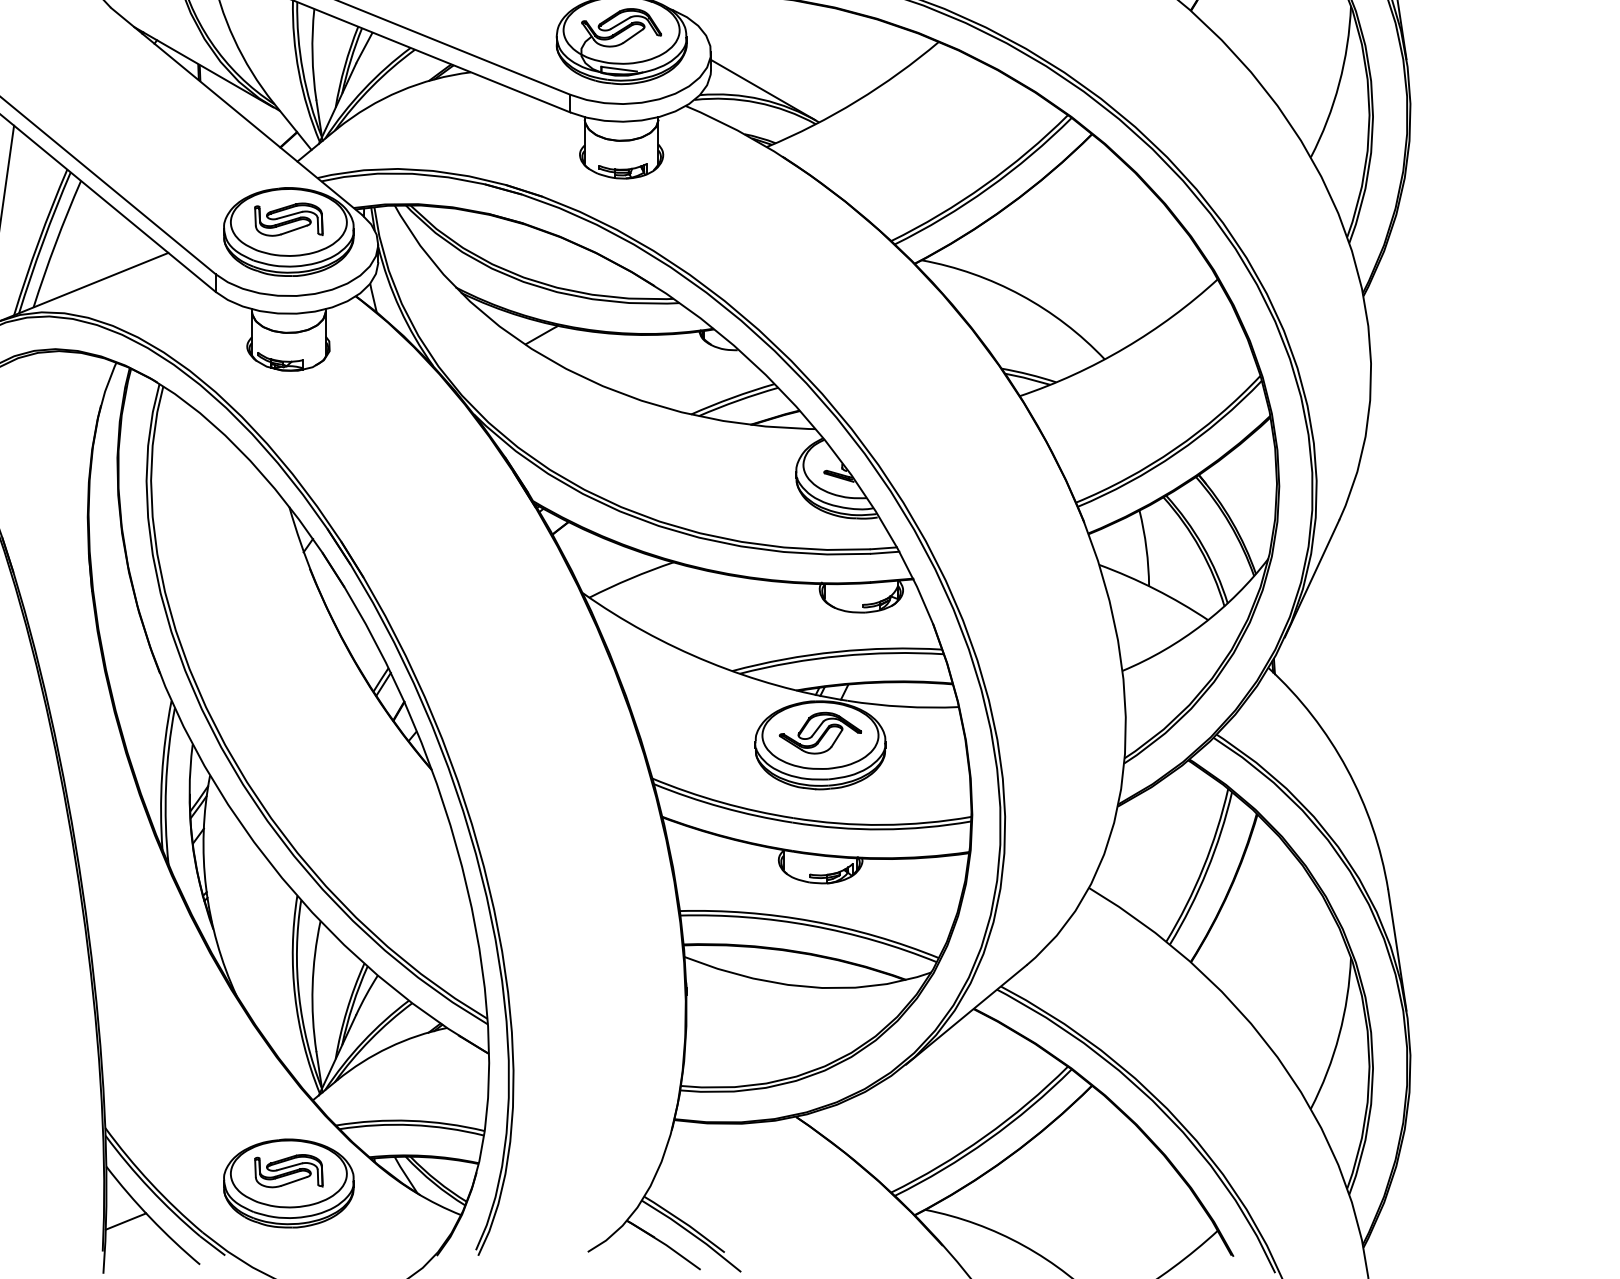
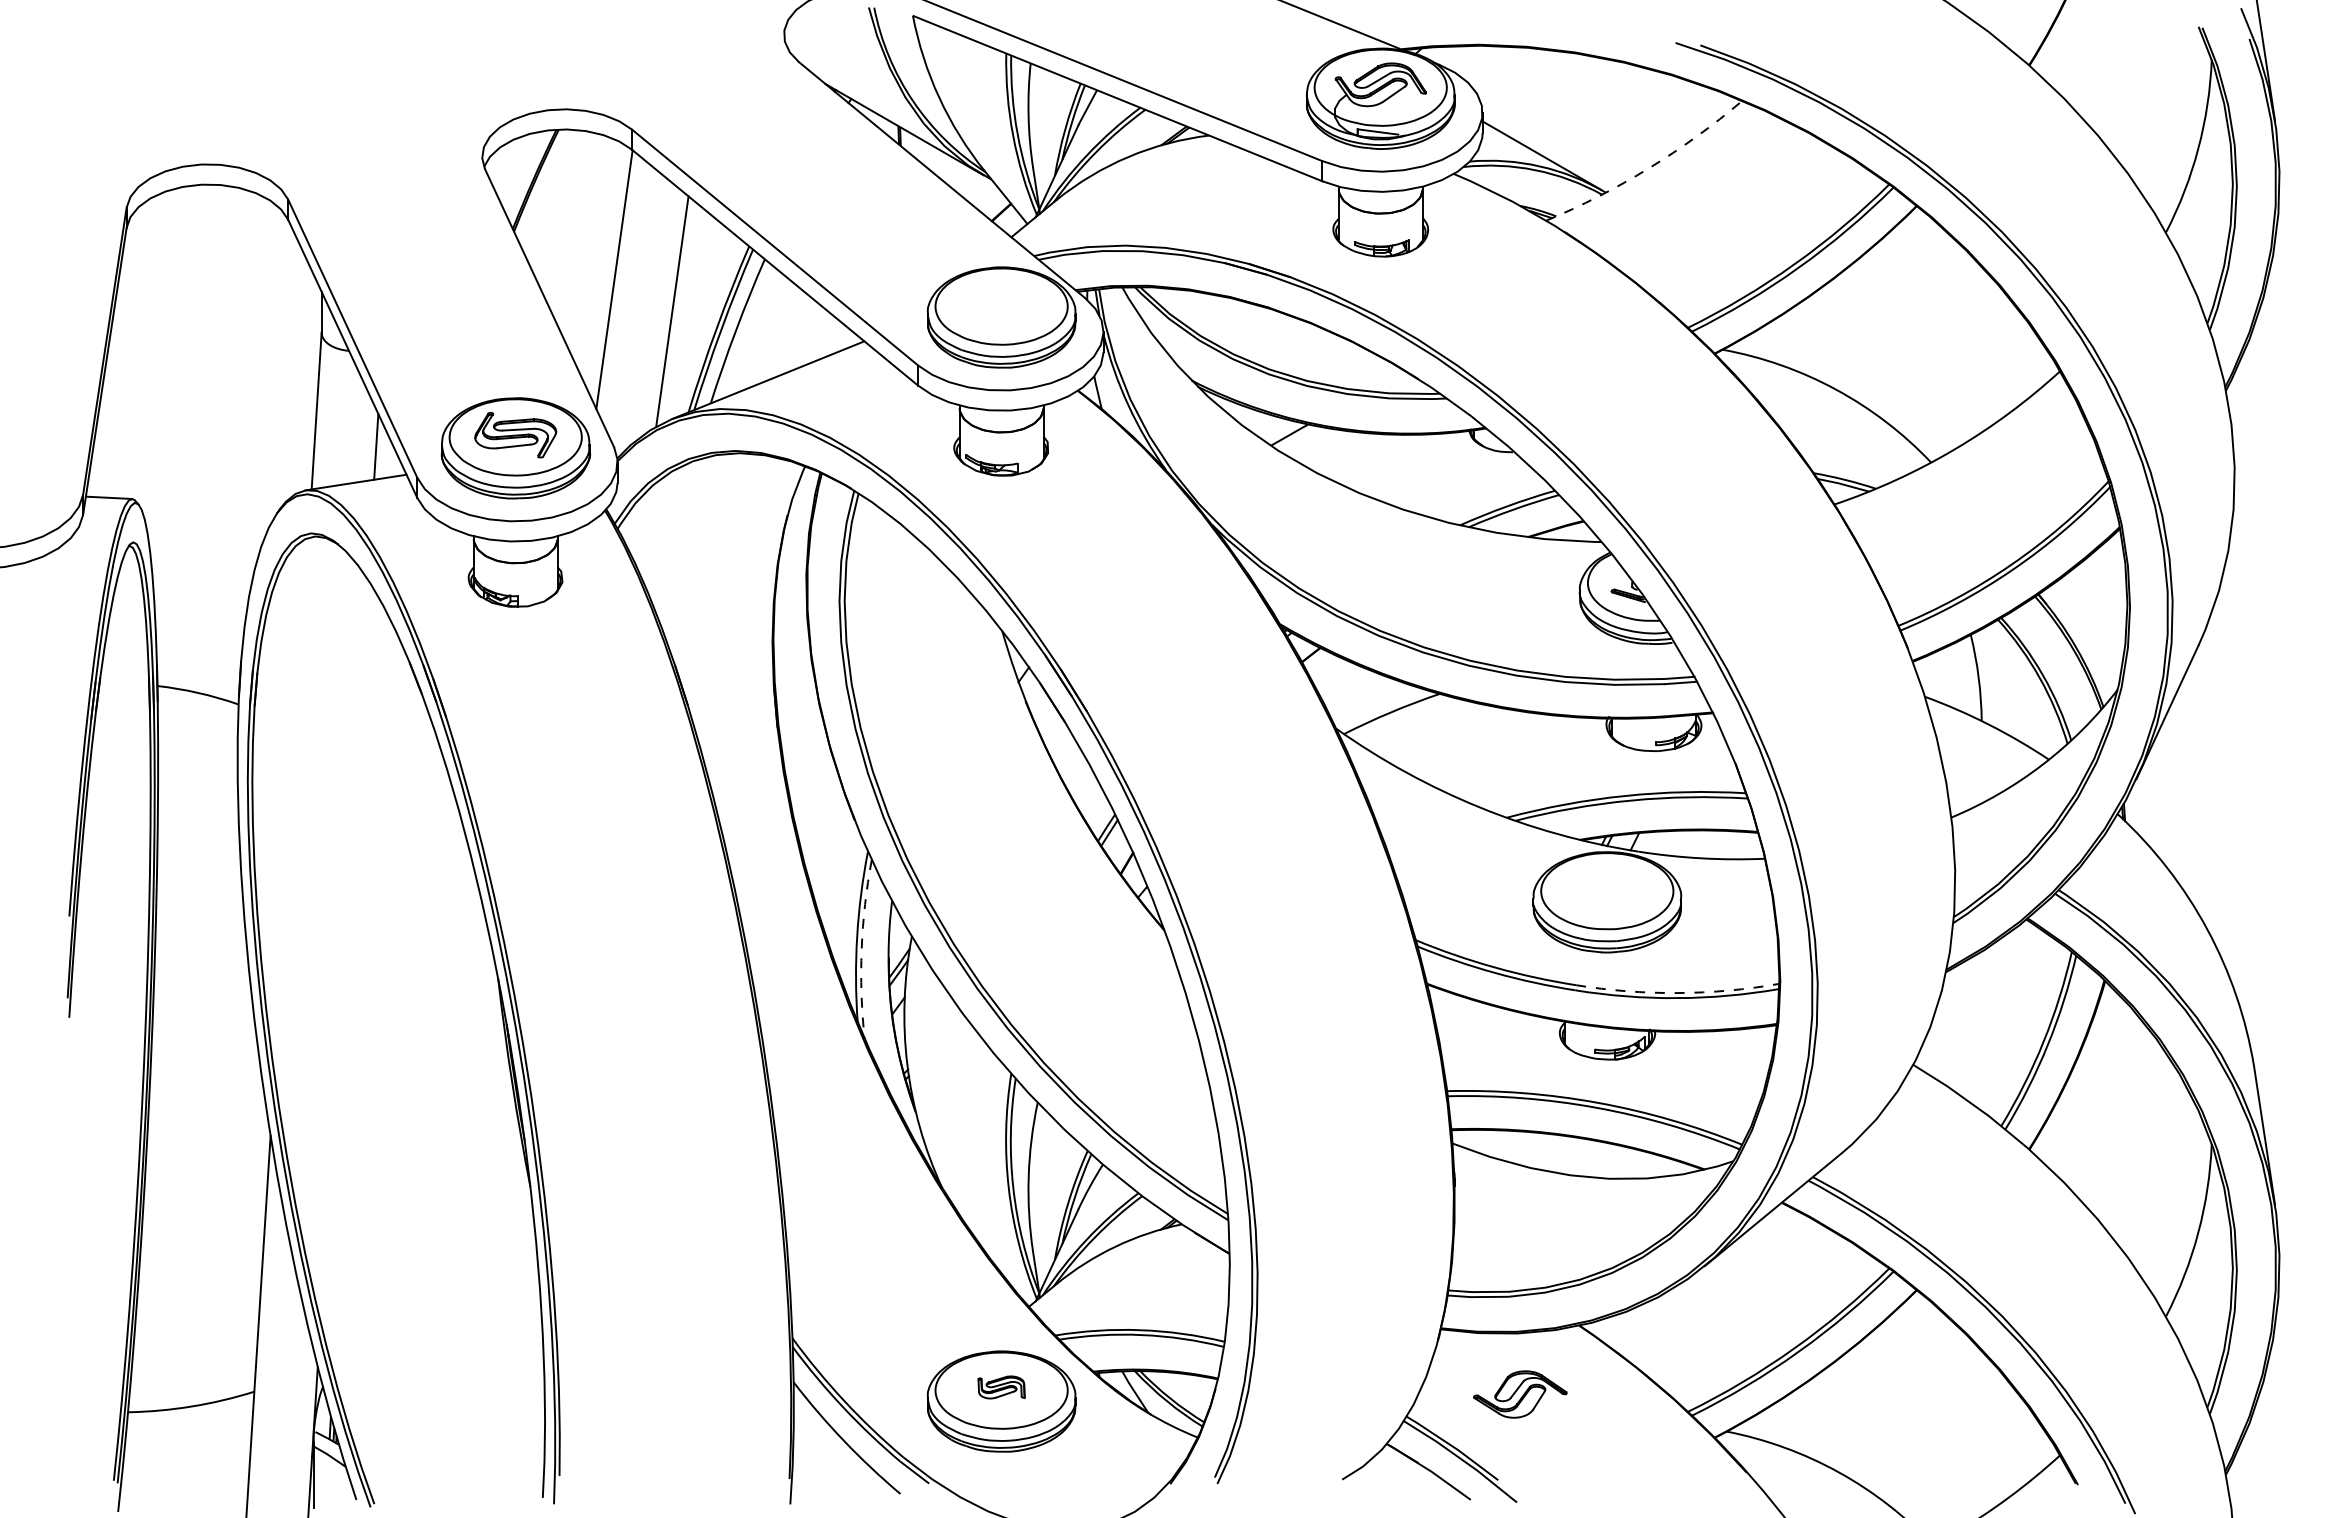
arc: (856, 101) -> (1648, 168), solid -> dashed
part: (288, 219) -> (1001, 303), removed
part: (820, 733) -> (1520, 1394), moved
arc: (165, 786) -> (861, 949), solid -> dashed
arc: (882, 825) -> (1677, 993), solid -> dashed
part: (288, 1171) -> (1001, 1387), size x0.6
line: (126, 1221) -> (816, 1444), removed

